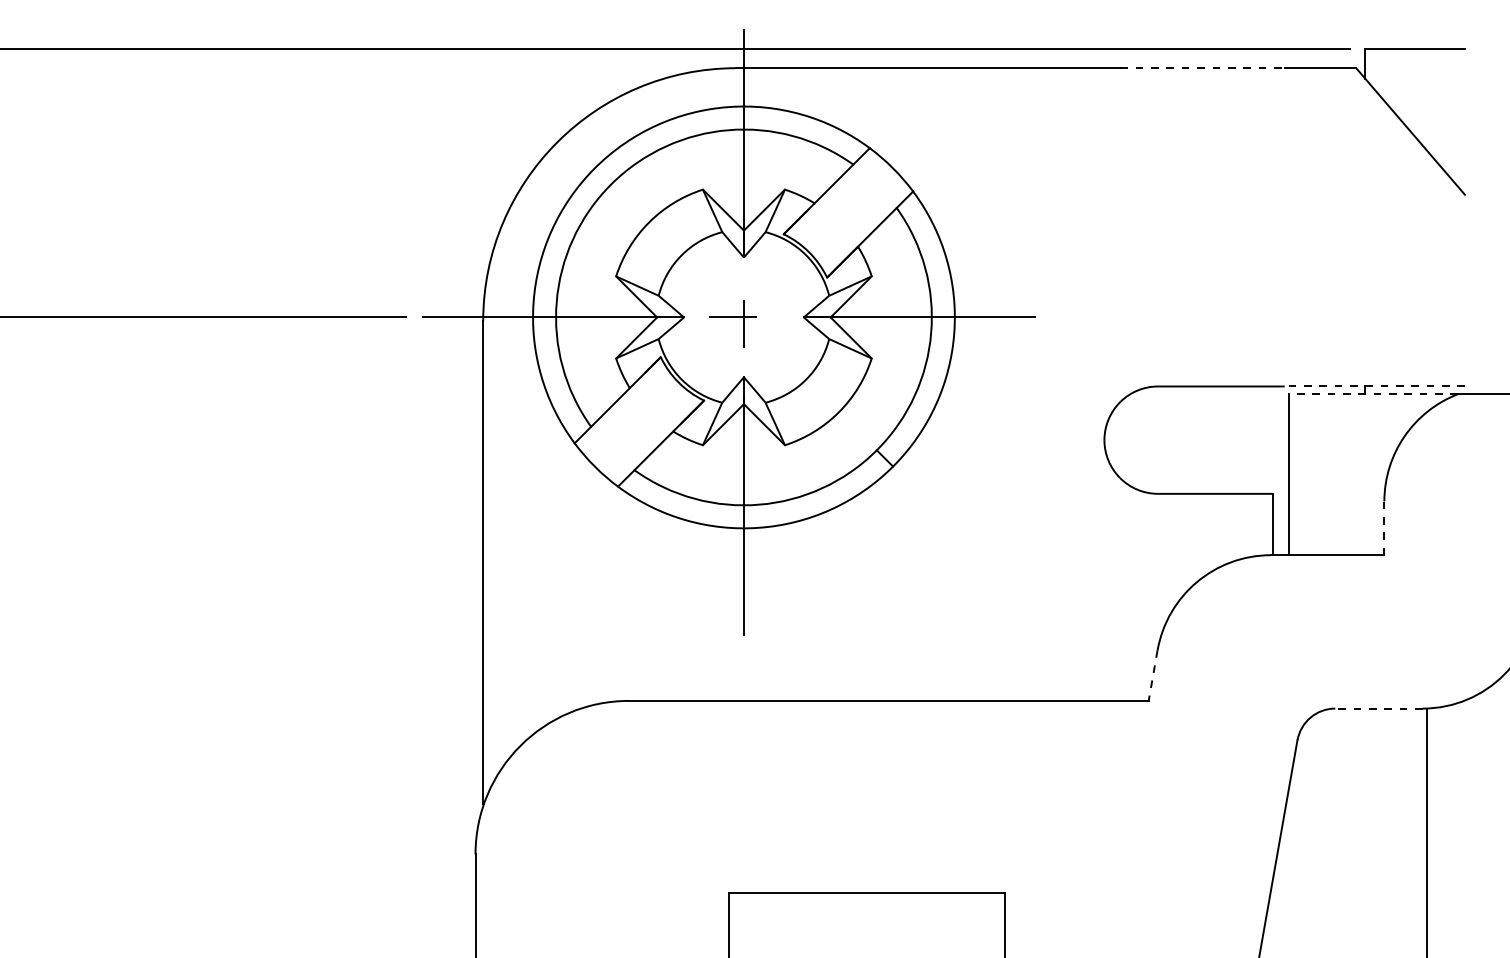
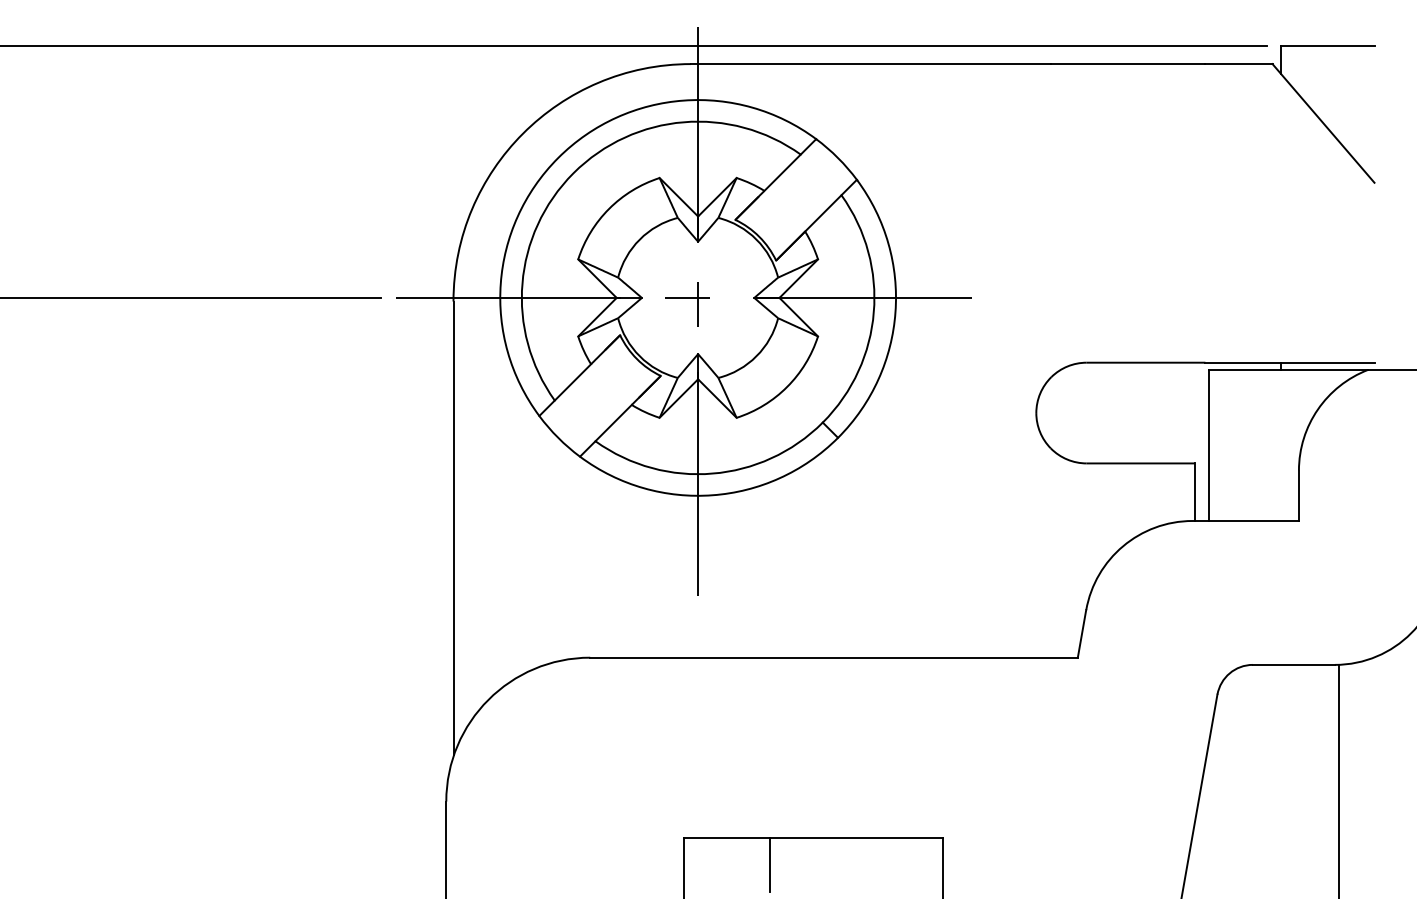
line: (1202, 68) -> (1128, 64), dashed -> solid
line: (1374, 386) -> (1289, 362), dashed -> solid
line: (1373, 393) -> (1288, 369), dashed -> solid
line: (1383, 529) -> (1298, 496), dashed -> solid
line: (1152, 676) -> (1081, 634), dashed -> solid
line: (1378, 708) -> (1293, 664), dashed -> solid
line: (821, 921) -> (770, 864), added

